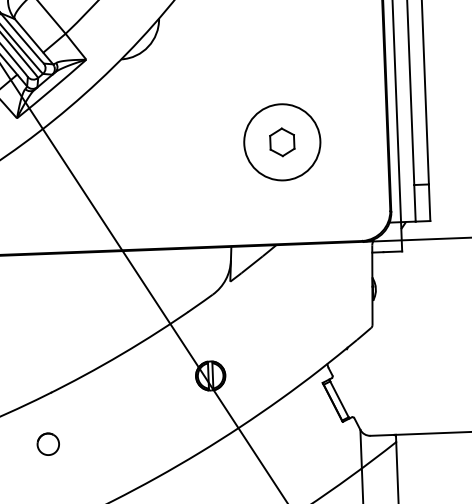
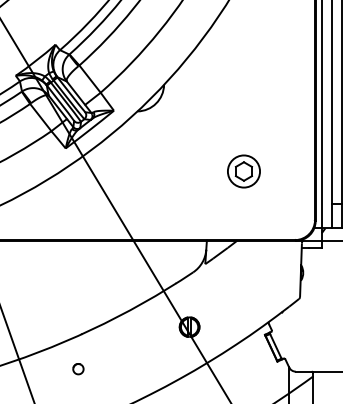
circle: (281, 142) -> (243, 171), size x0.62
part: (48, 444) -> (78, 369), size x0.71

